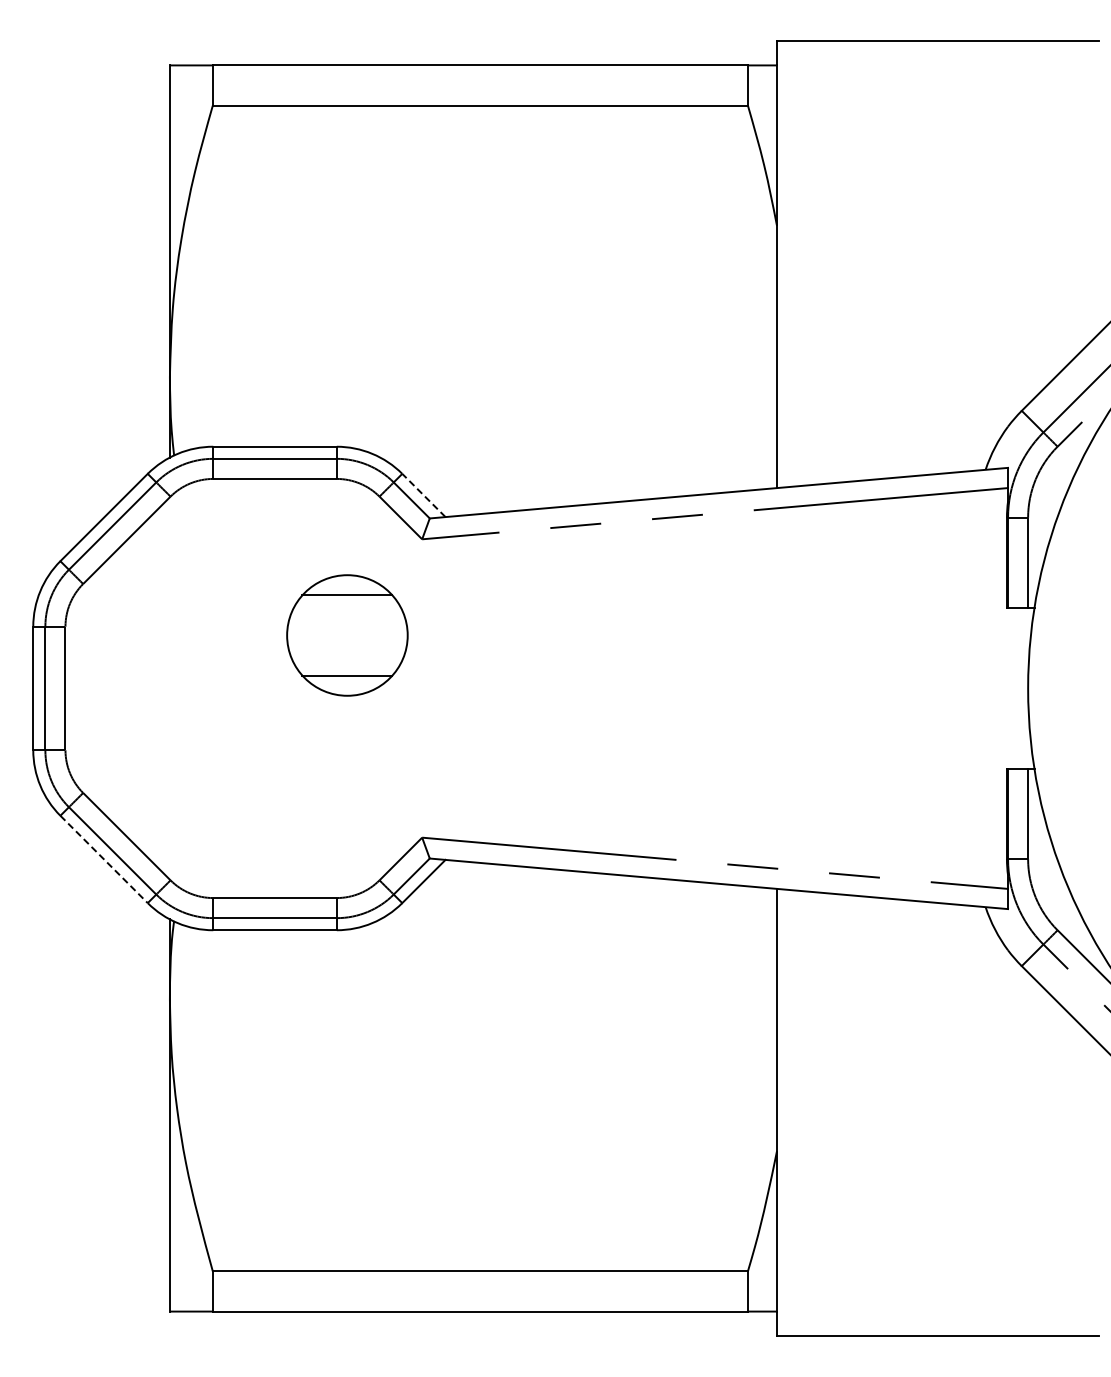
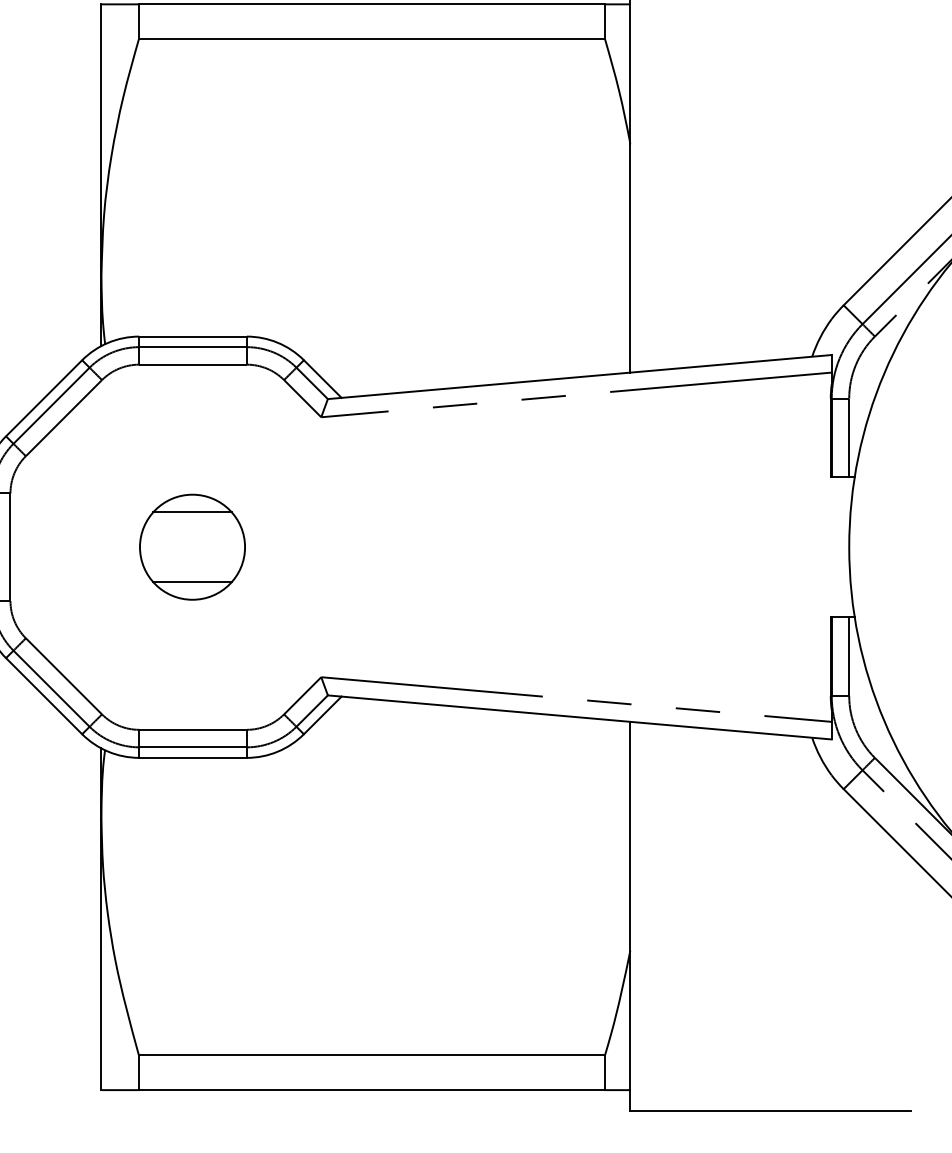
line: (423, 495) -> (322, 379), dashed -> solid
part: (347, 635) -> (192, 547), moved
line: (104, 859) -> (44, 696), dashed -> solid

